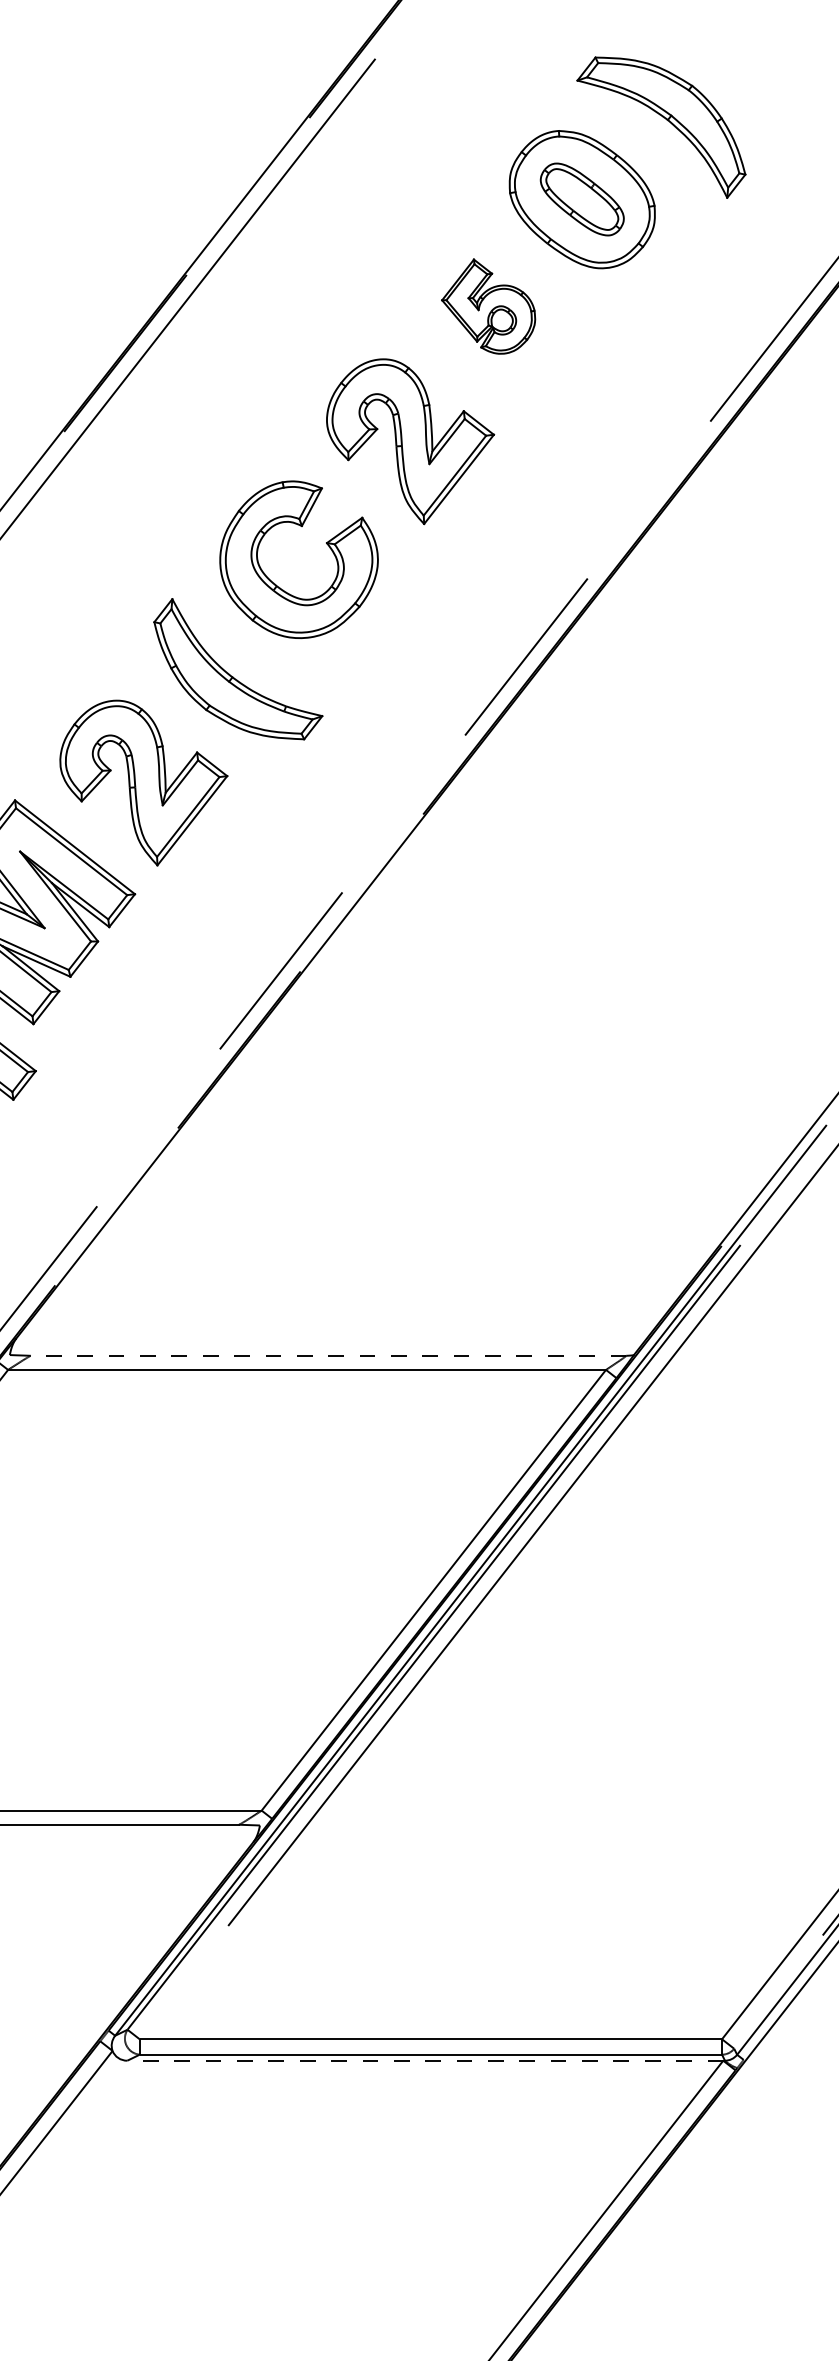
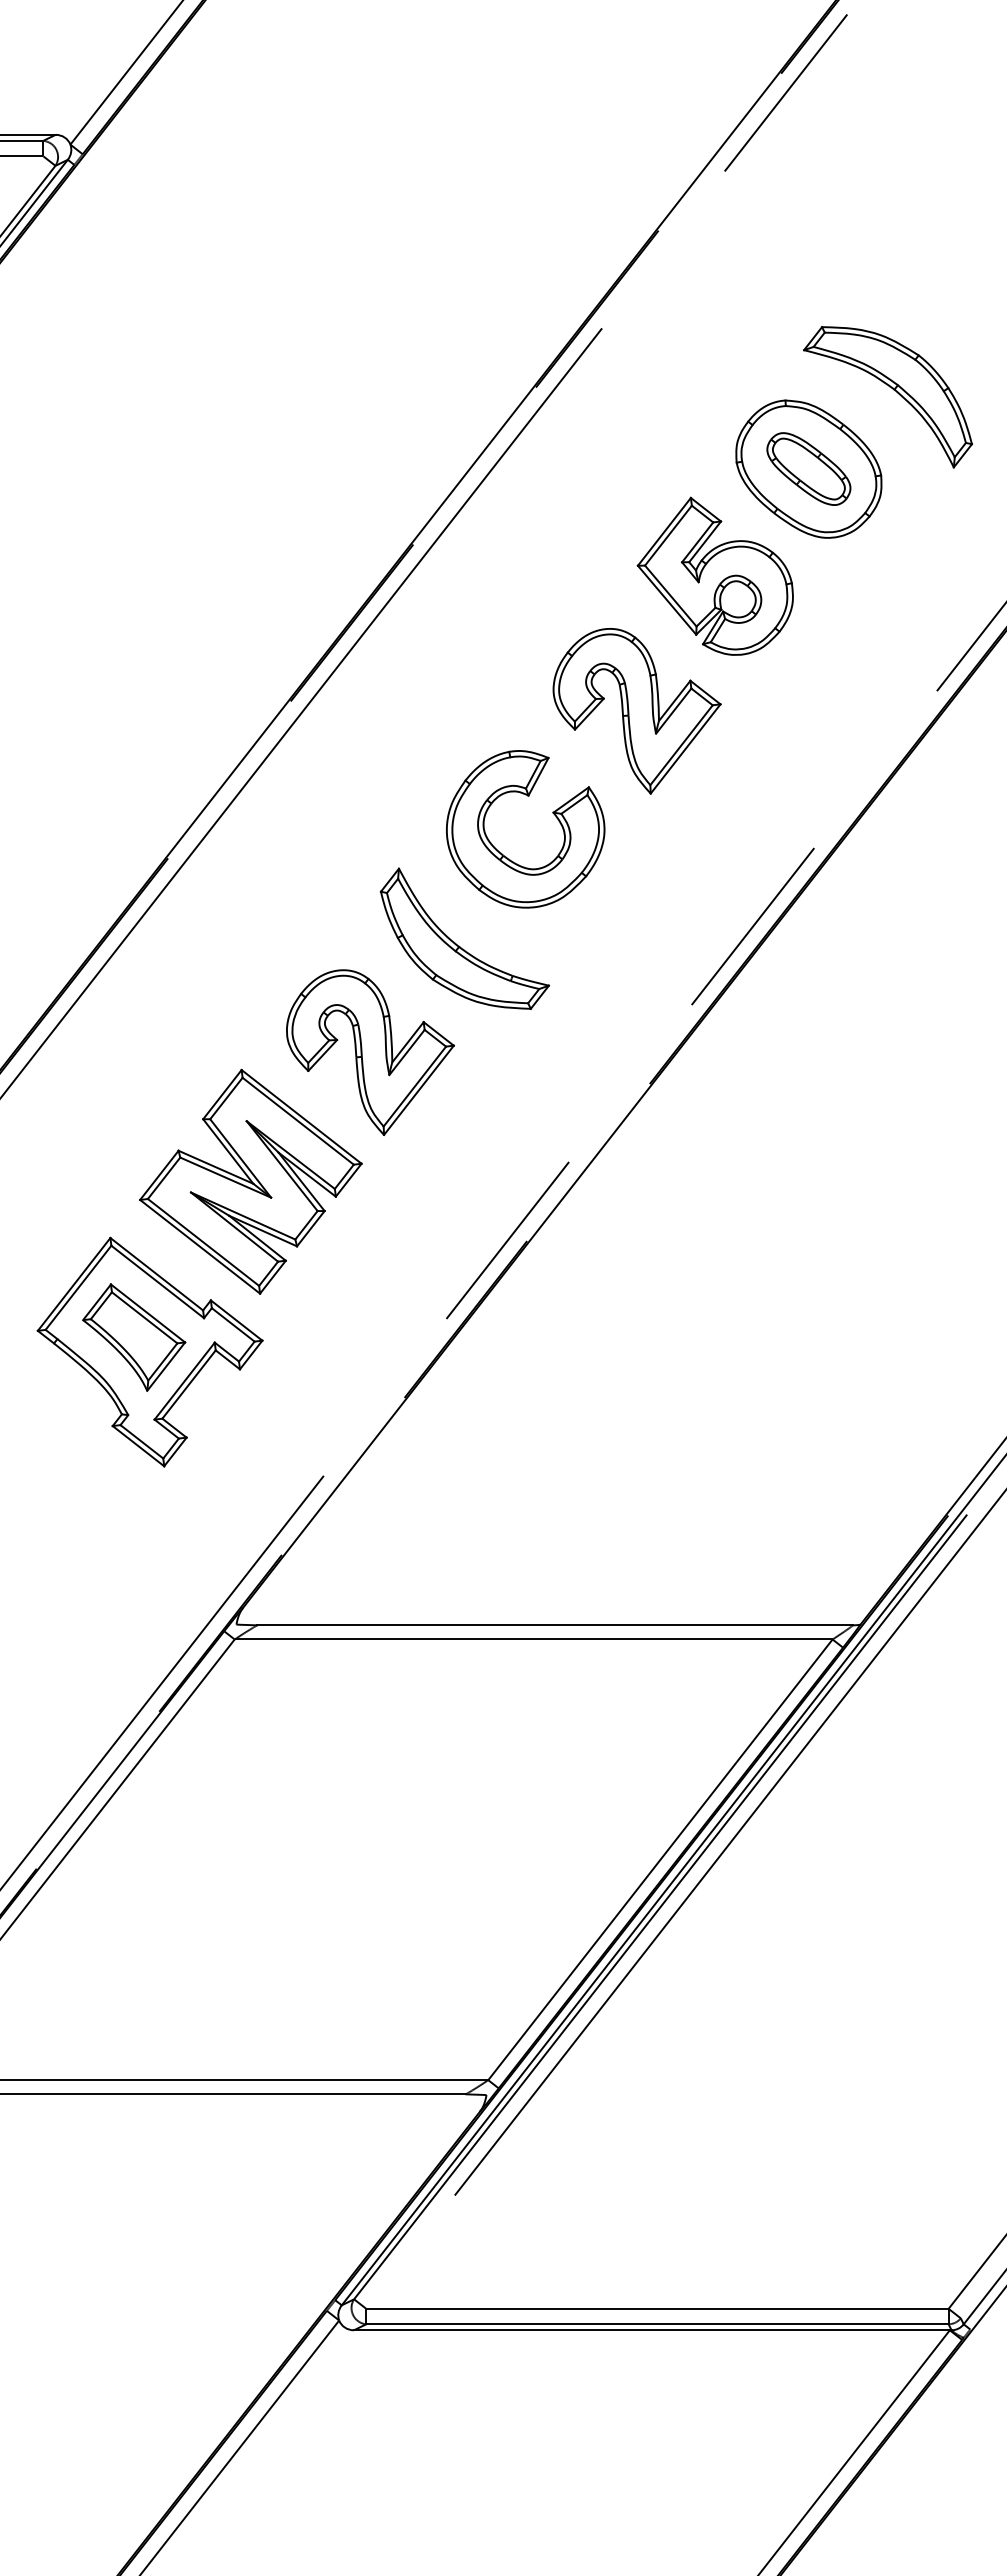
part: (487, 305) -> (714, 575), size x1.67
line: (328, 1355) -> (555, 1625), dashed -> solid
line: (424, 2060) -> (651, 2330), dashed -> solid

